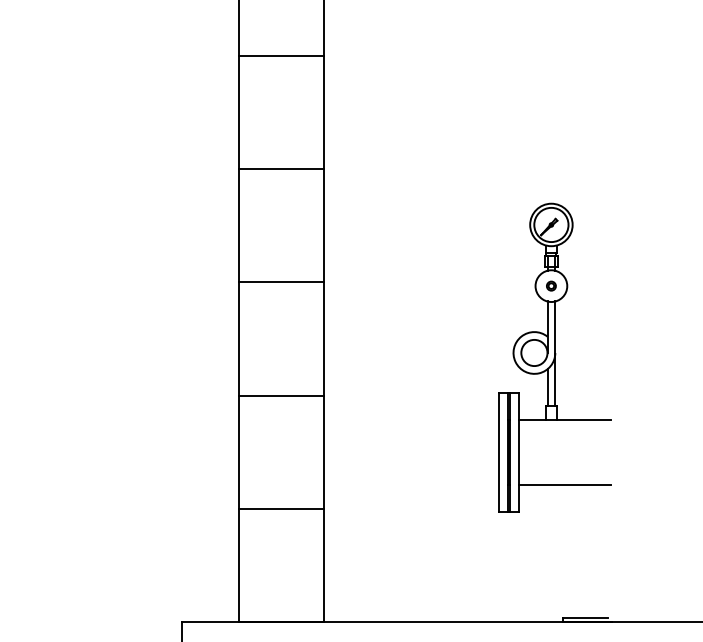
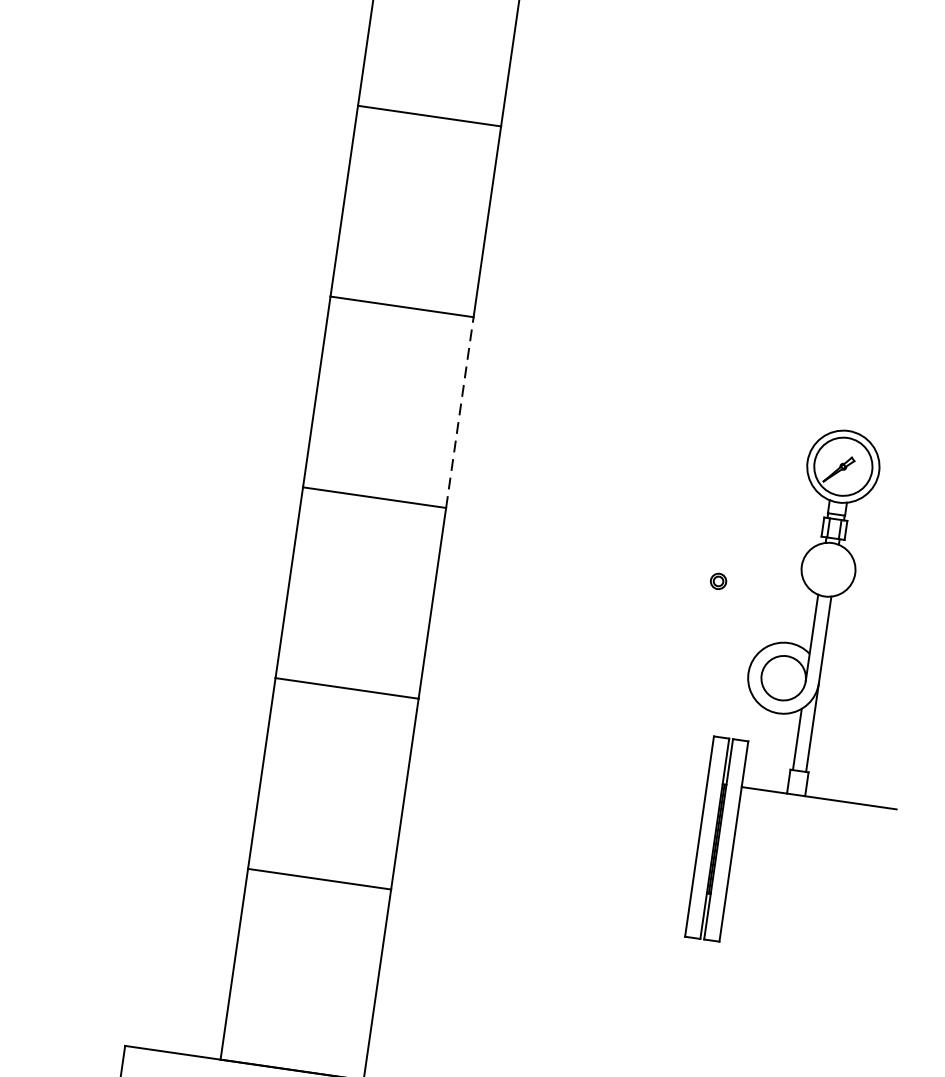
line: (323, 225) -> (459, 412), solid -> dashed
part: (551, 285) -> (718, 580), moved
line: (565, 484) -> (804, 907), removed

